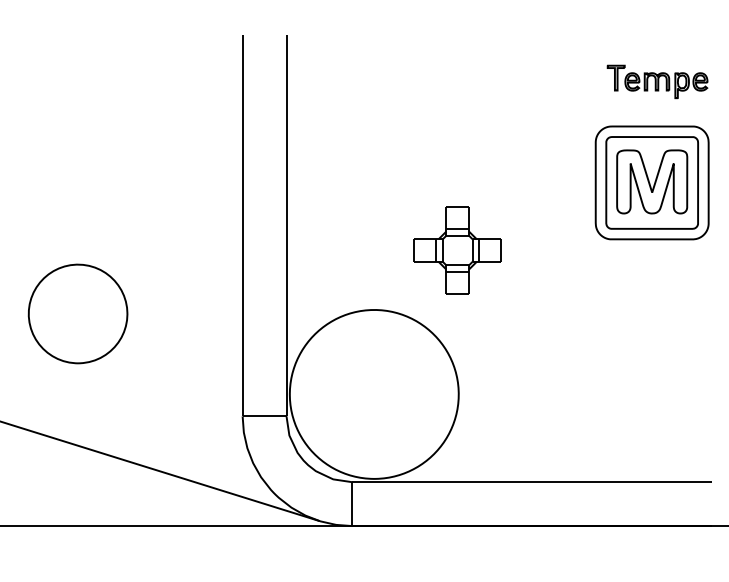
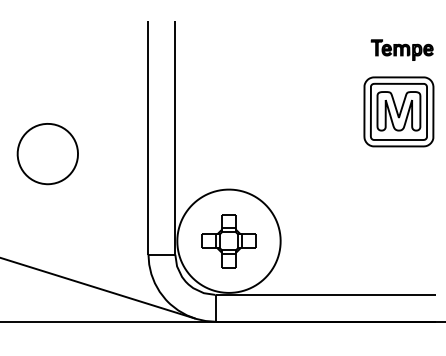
part: (456, 250) -> (228, 241), moved
part: (77, 314) -> (47, 154), moved

